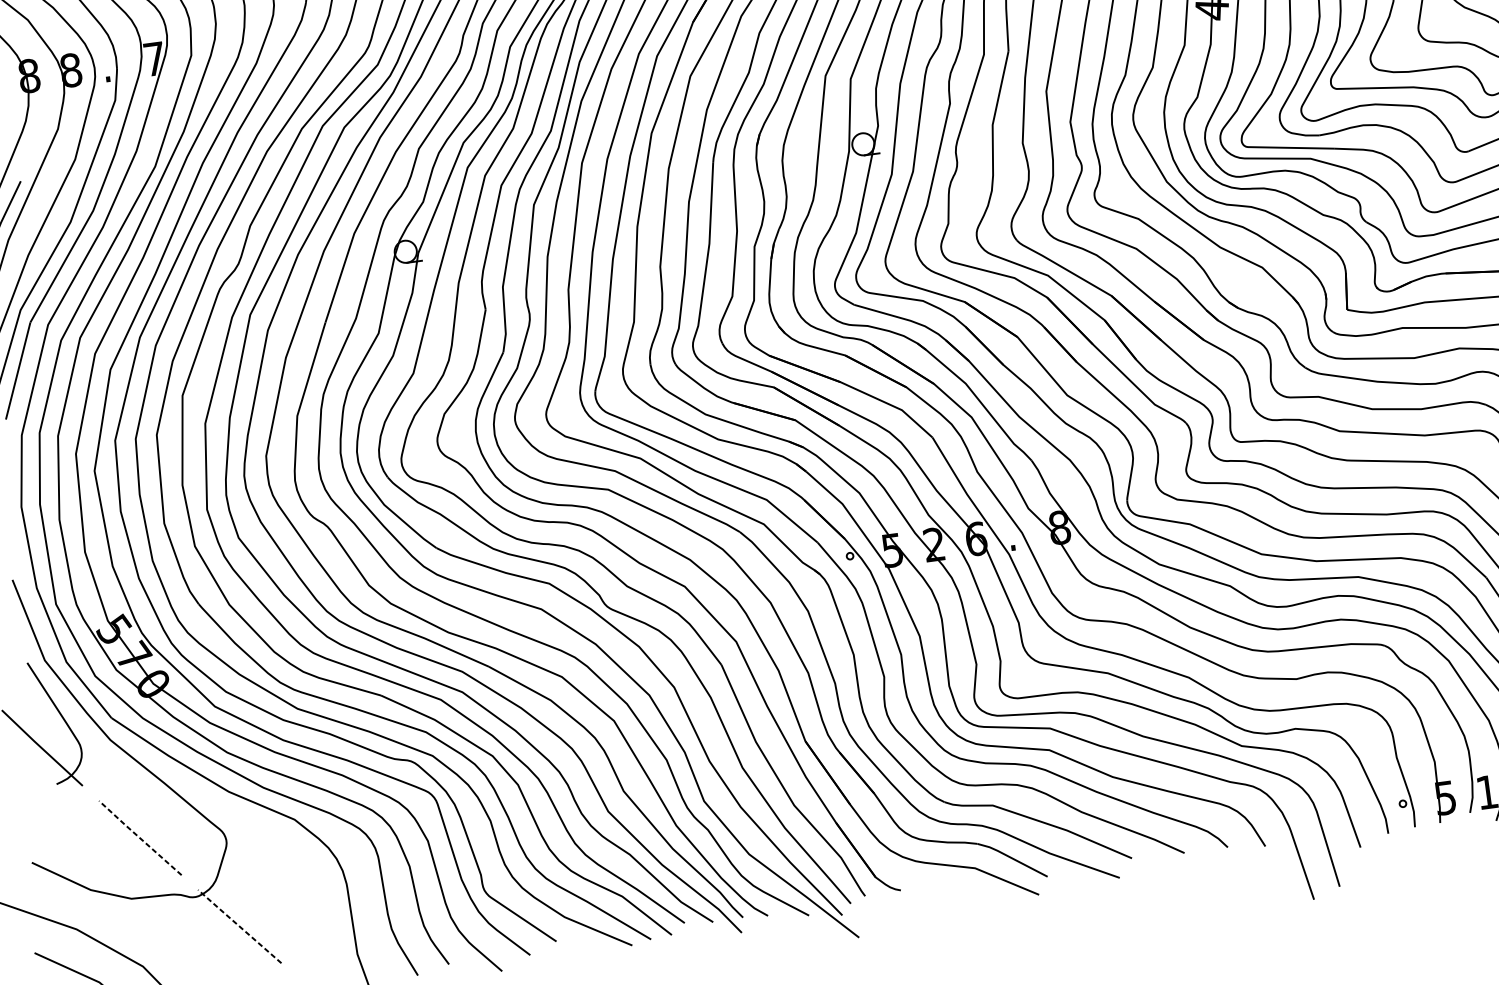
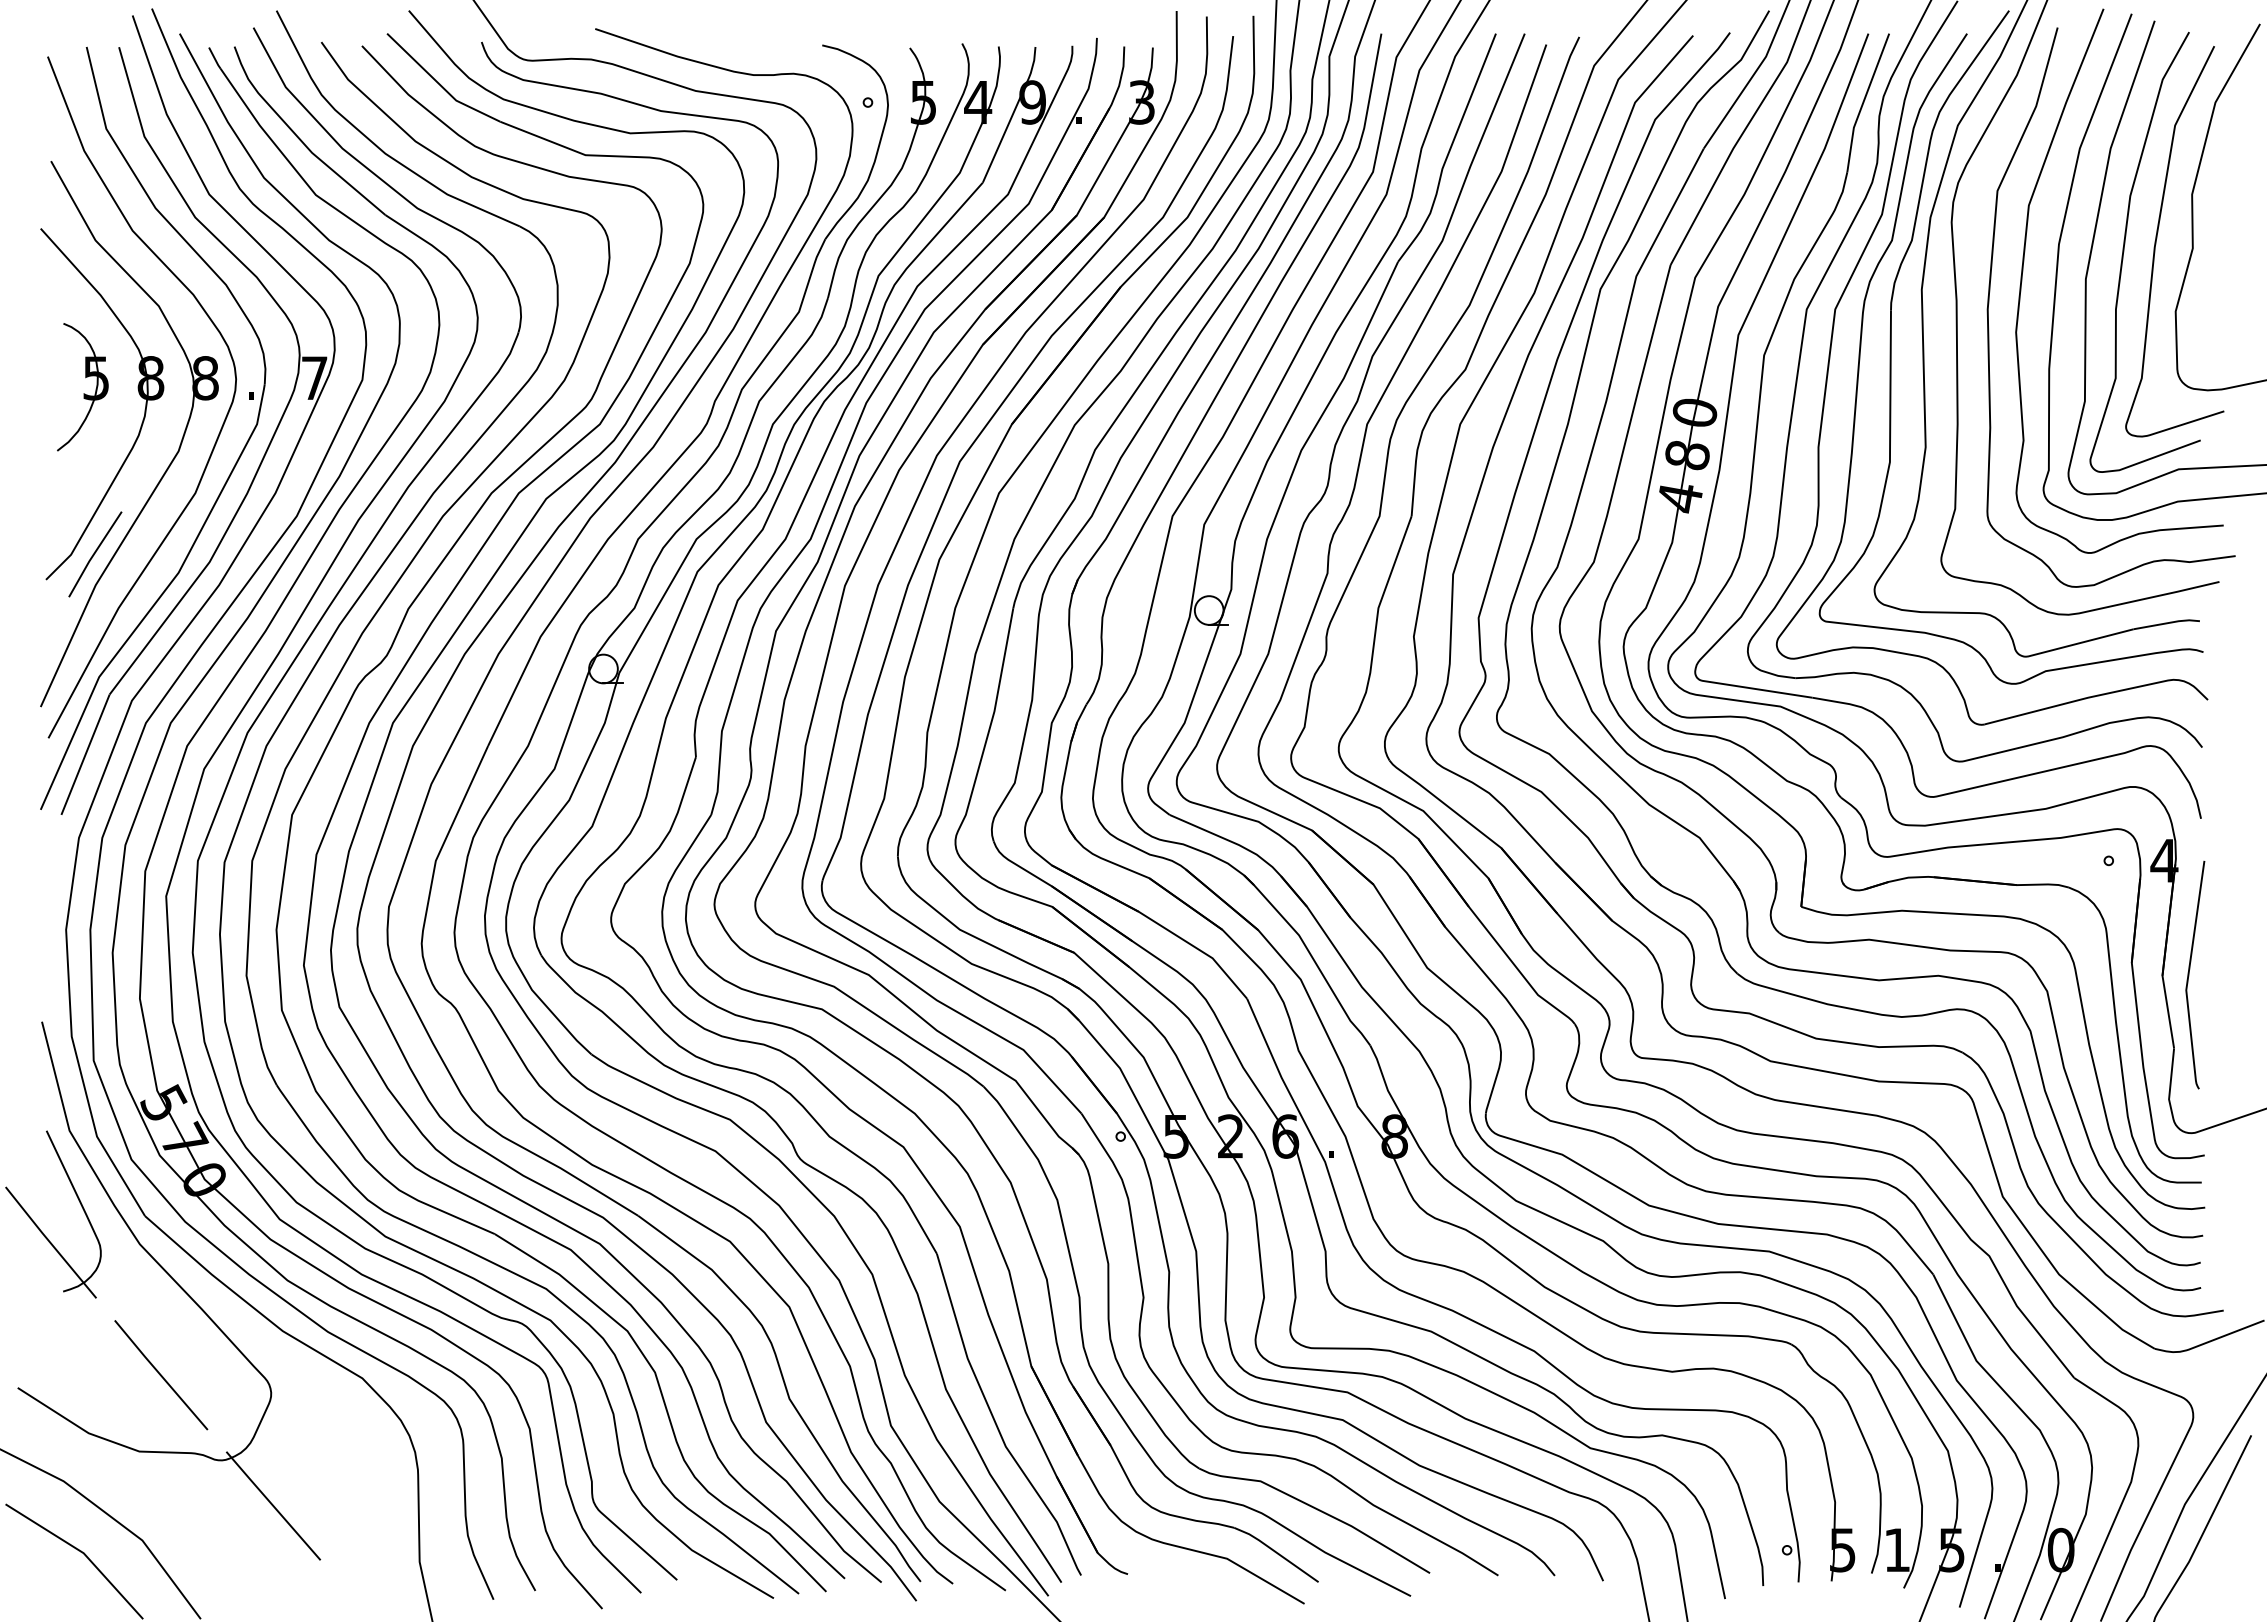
line: (139, 838) -> (160, 1375), dashed -> solid
line: (239, 926) -> (272, 1505), dashed -> solid

